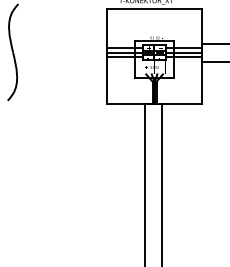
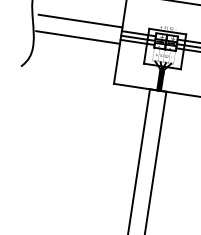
line: (61, 44) -> (79, 21), added
line: (61, 61) -> (77, 37), added

